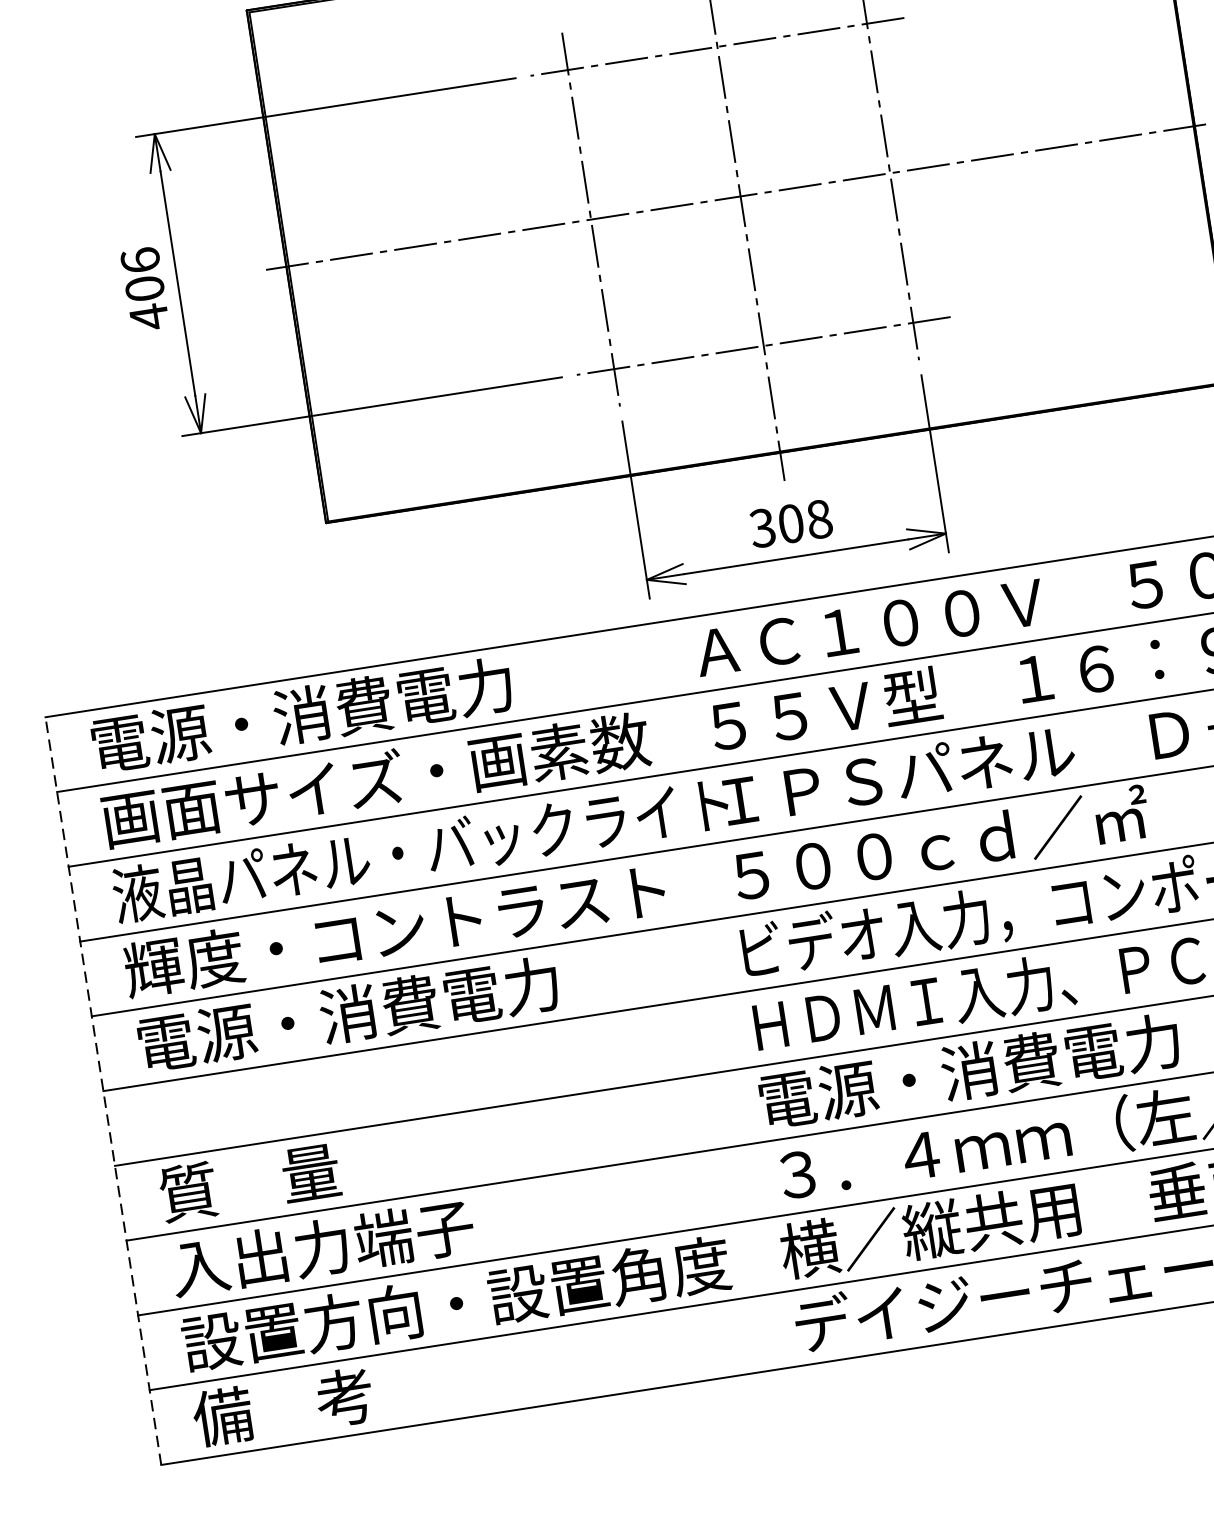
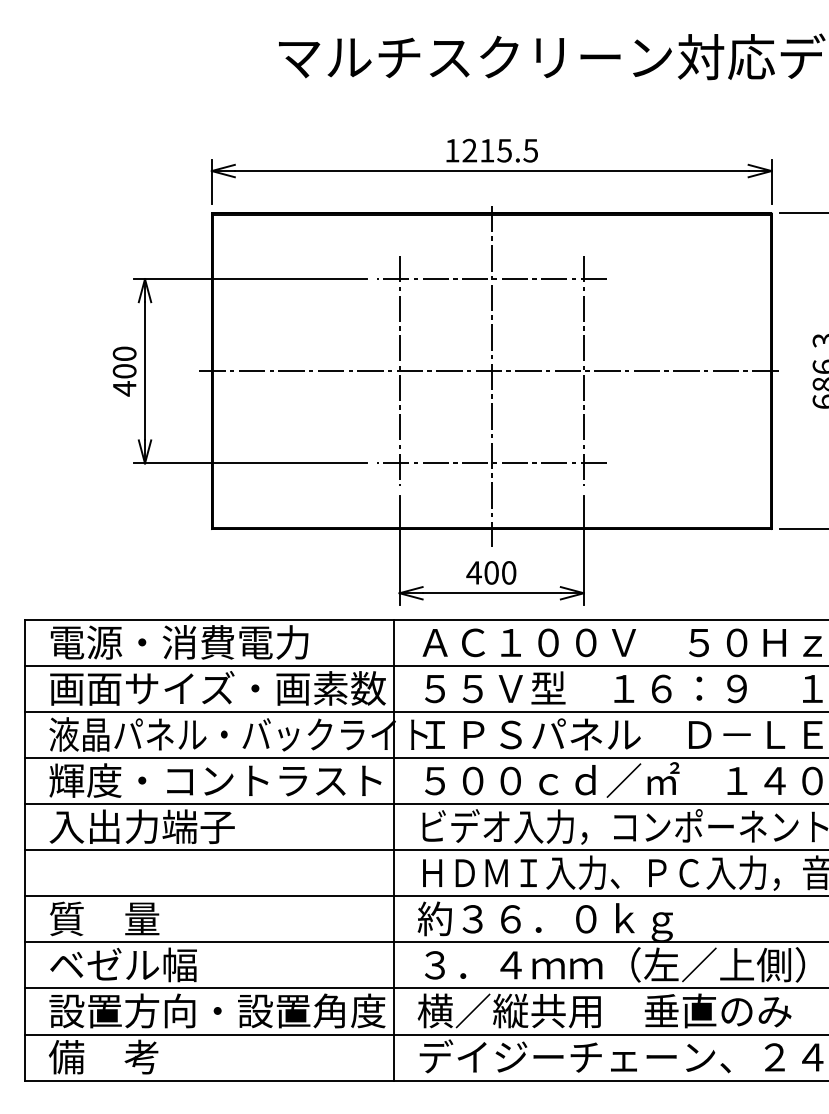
text: (140, 259) -> (124, 353), 406 -> 400
text: (790, 523) -> (491, 572), 308 -> 400
line: (701, 997) -> (393, 849), added
text: (346, 1014) -> (178, 826), 電源・消費電力 -> 入出力端子
text: (967, 1074) -> (546, 920), 電源・消費電力 -> 約３６．０ｋｇ
line: (102, 1090) -> (24, 849), dashed -> solid
text: (321, 1247) -> (141, 964), 入出力端子 -> ベゼル幅

